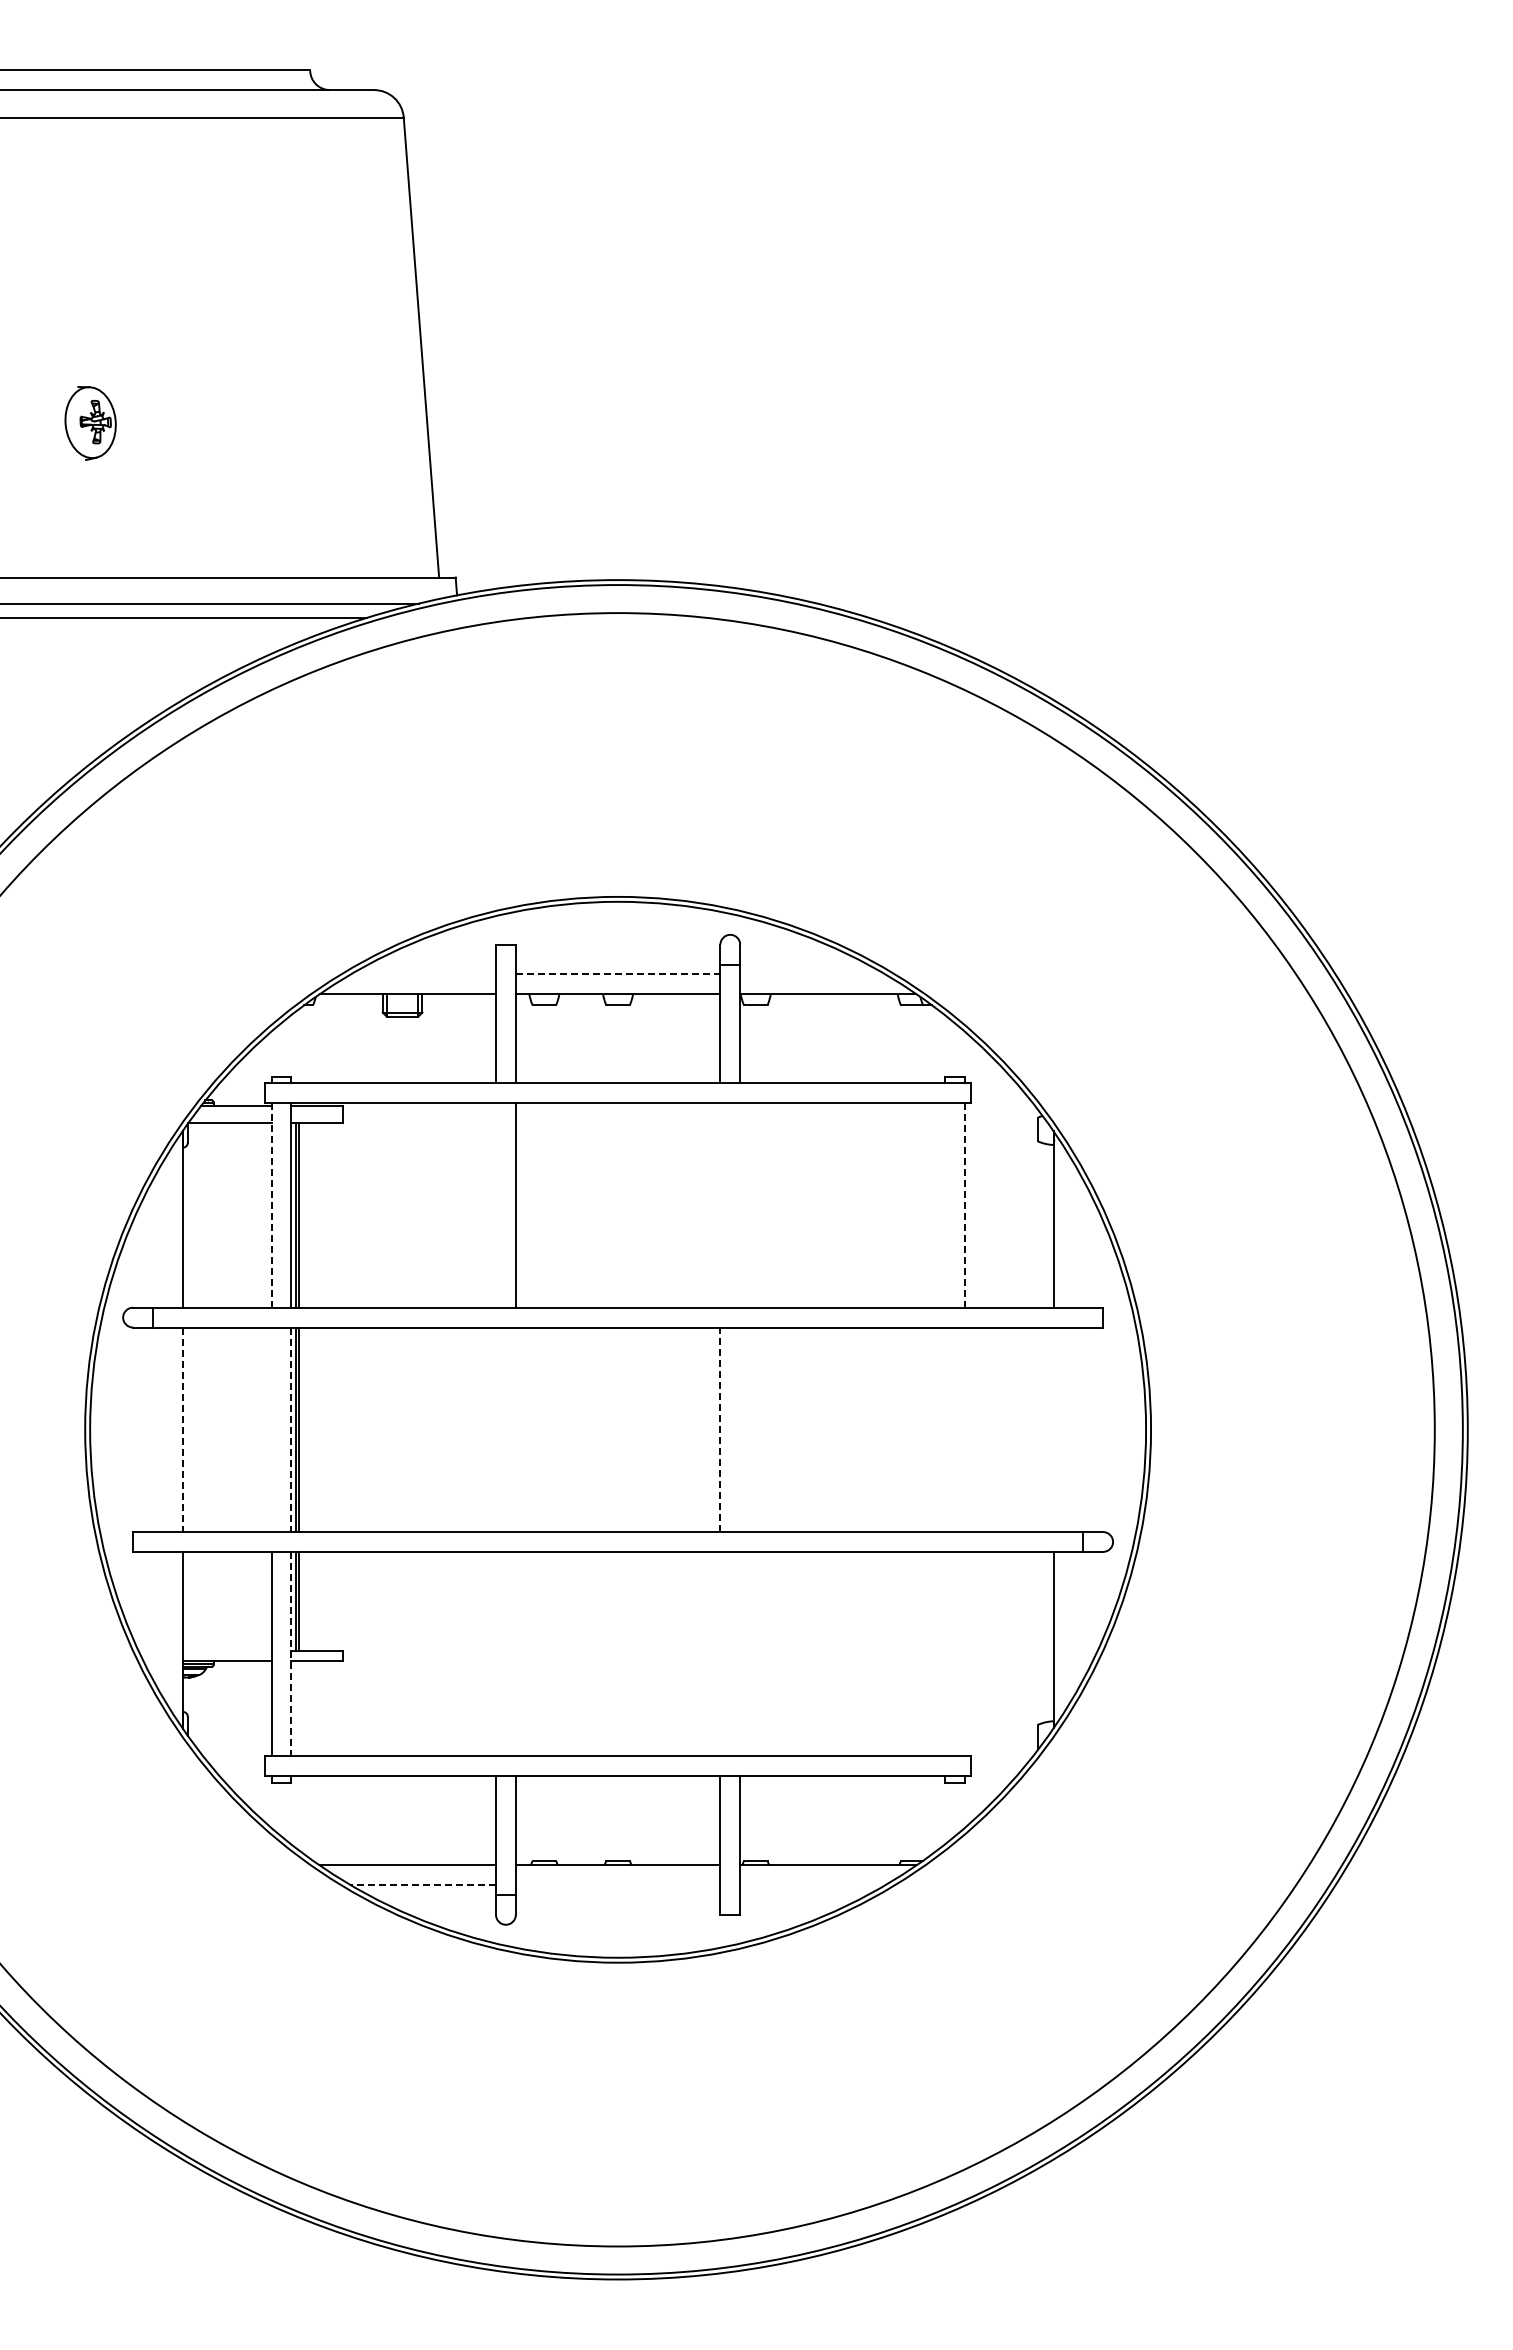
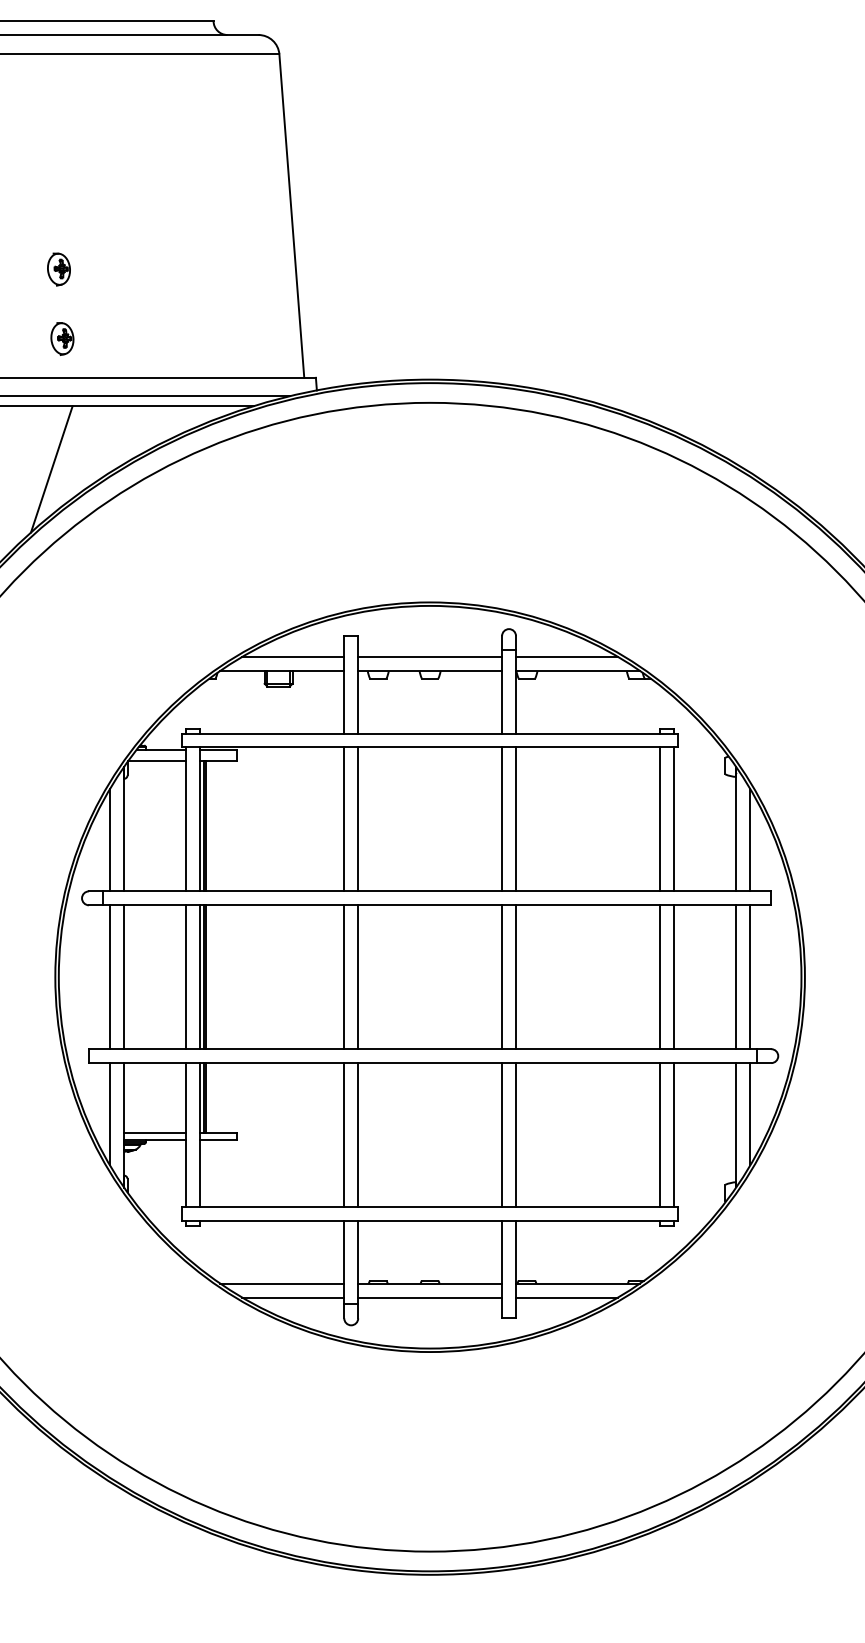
part: (89, 423) -> (58, 269), size x0.62
part: (94, 522) -> (61, 339), added
line: (79, 707) -> (51, 469), added
line: (423, 974) -> (293, 657), added
line: (618, 974) -> (430, 657), dashed -> solid
line: (812, 974) -> (566, 657), added
line: (964, 1204) -> (673, 818), dashed -> solid
line: (271, 1205) -> (186, 819), dashed -> solid
line: (496, 1205) -> (344, 819), added
line: (720, 1205) -> (502, 819), added
line: (740, 1205) -> (516, 819), added
line: (944, 1205) -> (659, 819), added
line: (162, 1234) -> (109, 839), added
line: (1073, 1234) -> (750, 839), added
line: (162, 1429) -> (109, 977), added
line: (271, 1429) -> (186, 977), added
line: (496, 1429) -> (344, 977), added
line: (515, 1429) -> (357, 977), added
line: (720, 1429) -> (502, 977), dashed -> solid
line: (740, 1429) -> (516, 977), added
line: (944, 1429) -> (659, 977), added
line: (964, 1429) -> (673, 977), added
line: (1053, 1429) -> (736, 977), added
line: (1073, 1429) -> (750, 977), added
line: (182, 1430) -> (123, 977), dashed -> solid
line: (291, 1430) -> (200, 977), dashed -> solid
line: (162, 1624) -> (109, 1114), added
line: (1073, 1624) -> (750, 1114), added
line: (226, 1650) -> (154, 1132), added
line: (496, 1653) -> (344, 1134), added
line: (515, 1653) -> (357, 1134), added
line: (720, 1653) -> (502, 1134), added
line: (740, 1653) -> (516, 1134), added
line: (944, 1653) -> (659, 1134), added
line: (964, 1653) -> (673, 1134), added
line: (291, 1654) -> (200, 1135), dashed -> solid
line: (423, 1885) -> (293, 1297), dashed -> solid
line: (617, 1885) -> (429, 1297), added
line: (812, 1885) -> (566, 1297), added

